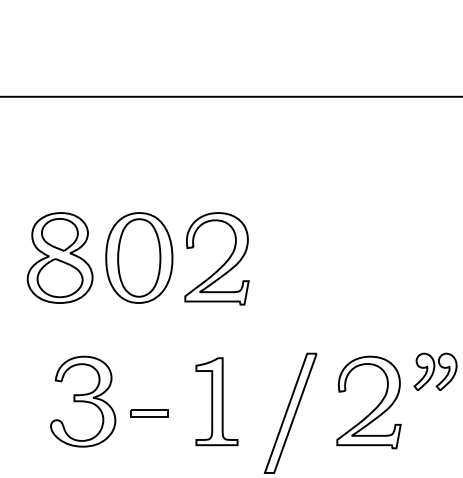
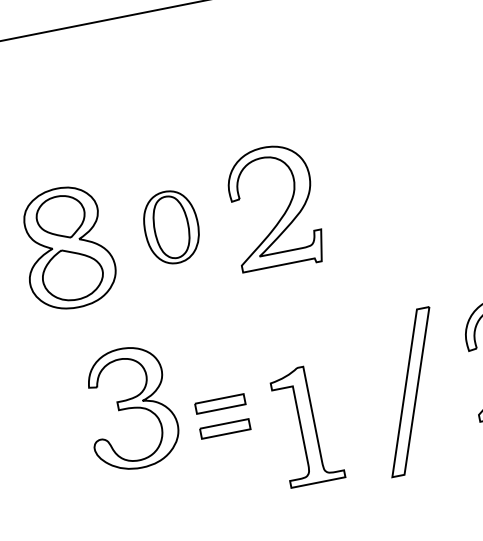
part: (139, 257) -> (171, 226), size x0.6
part: (149, 394) -> (220, 404), added
part: (83, 401) -> (130, 408), moved
part: (216, 401) -> (306, 425), moved

